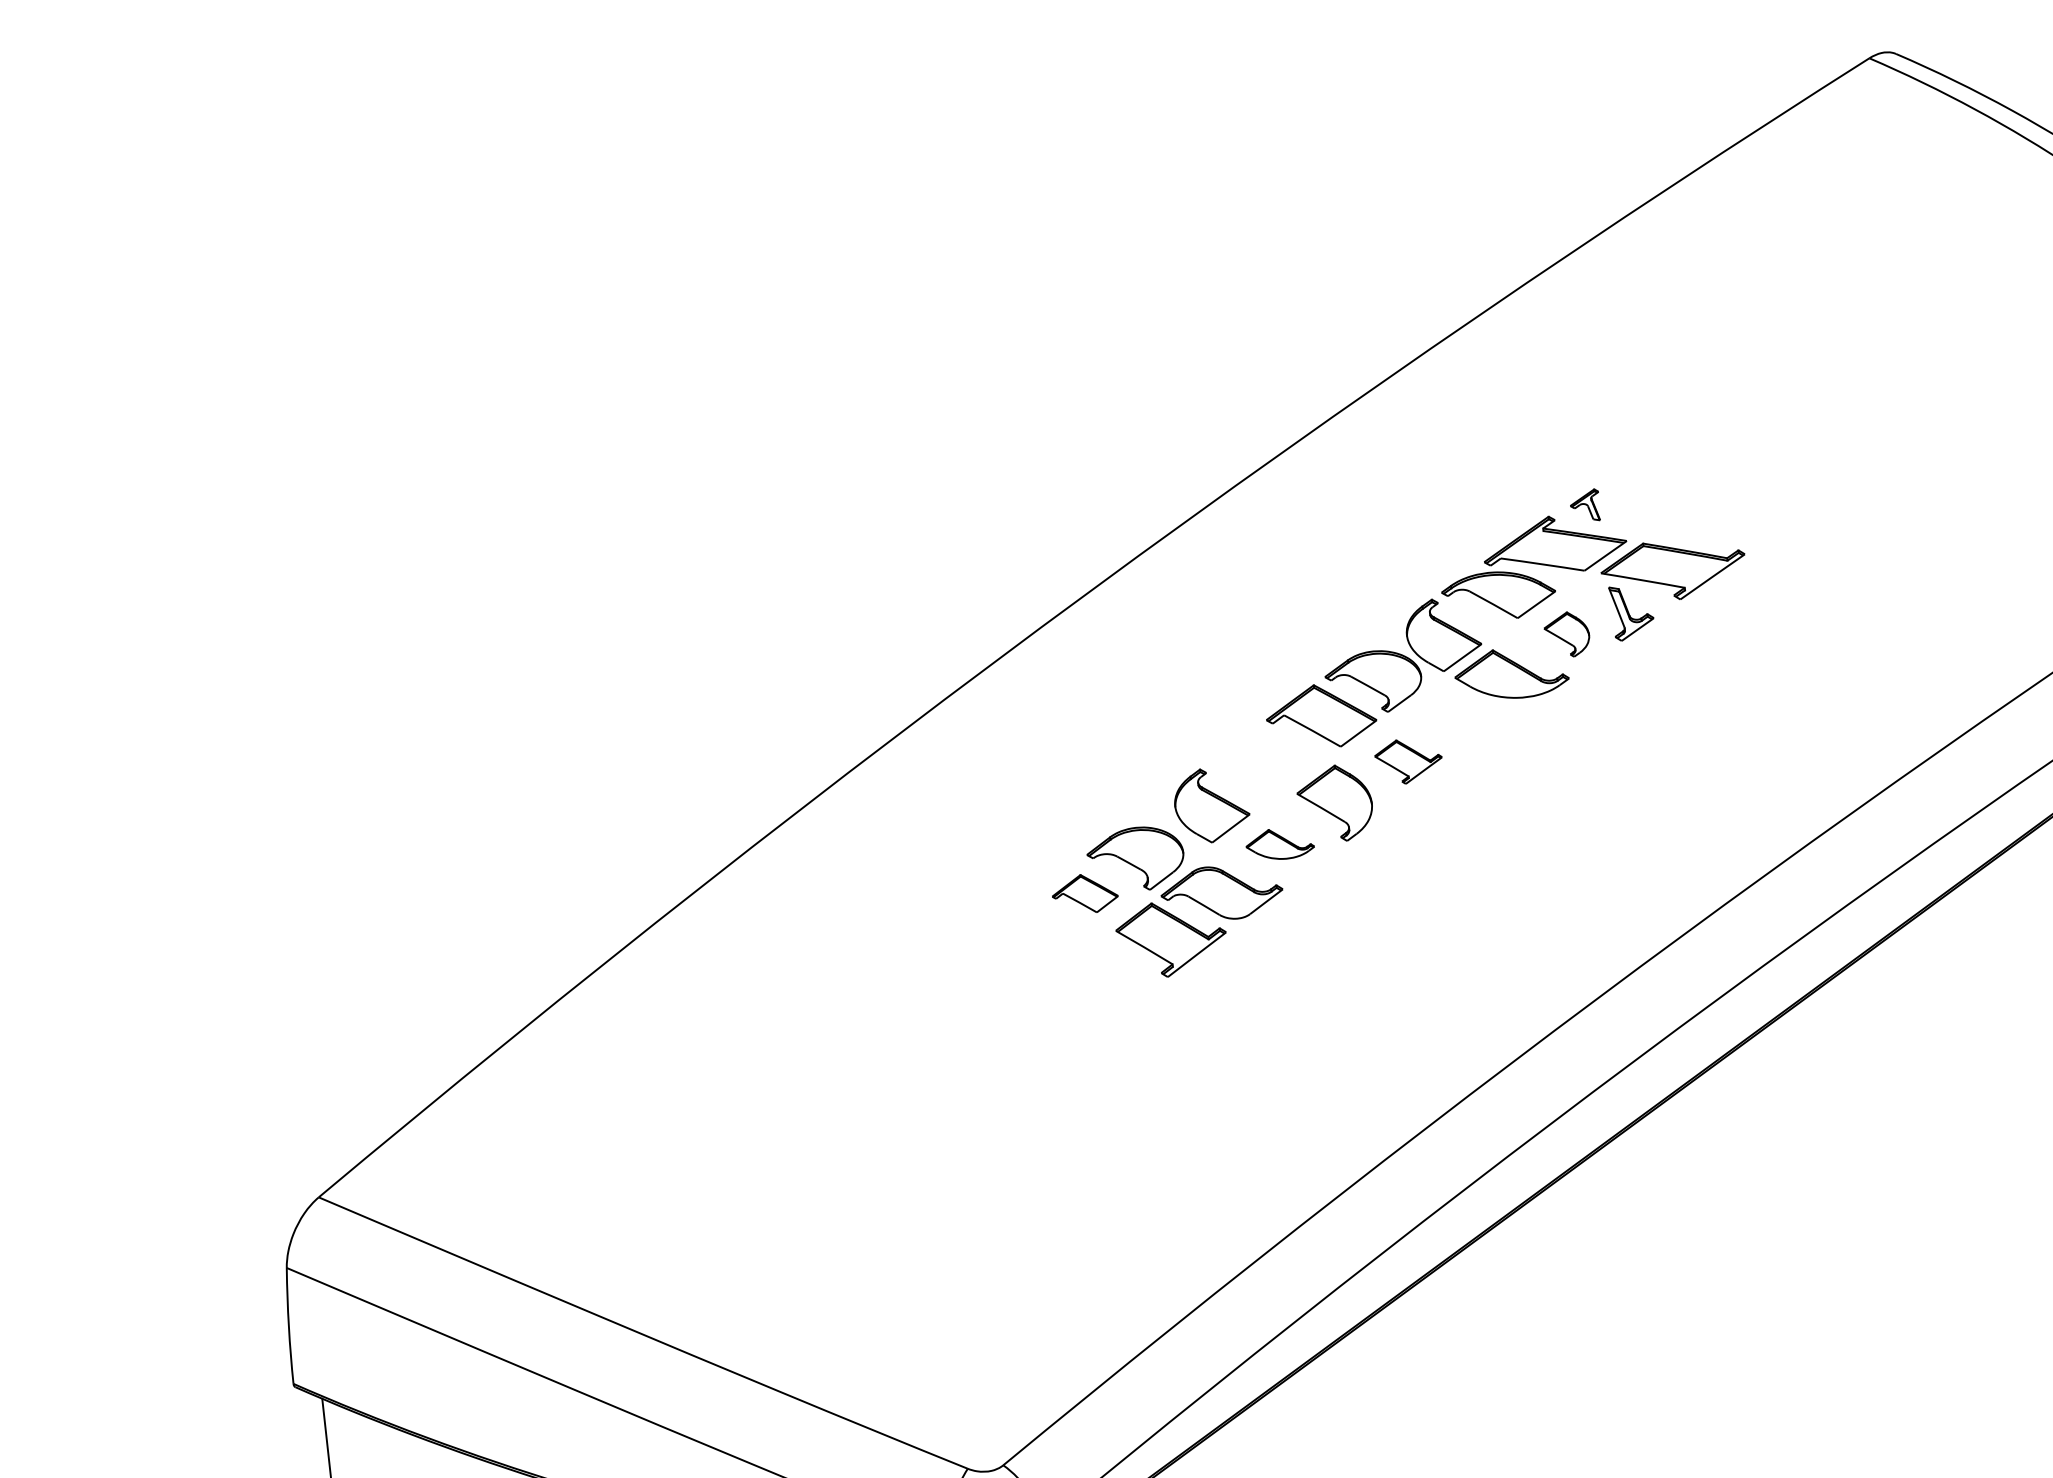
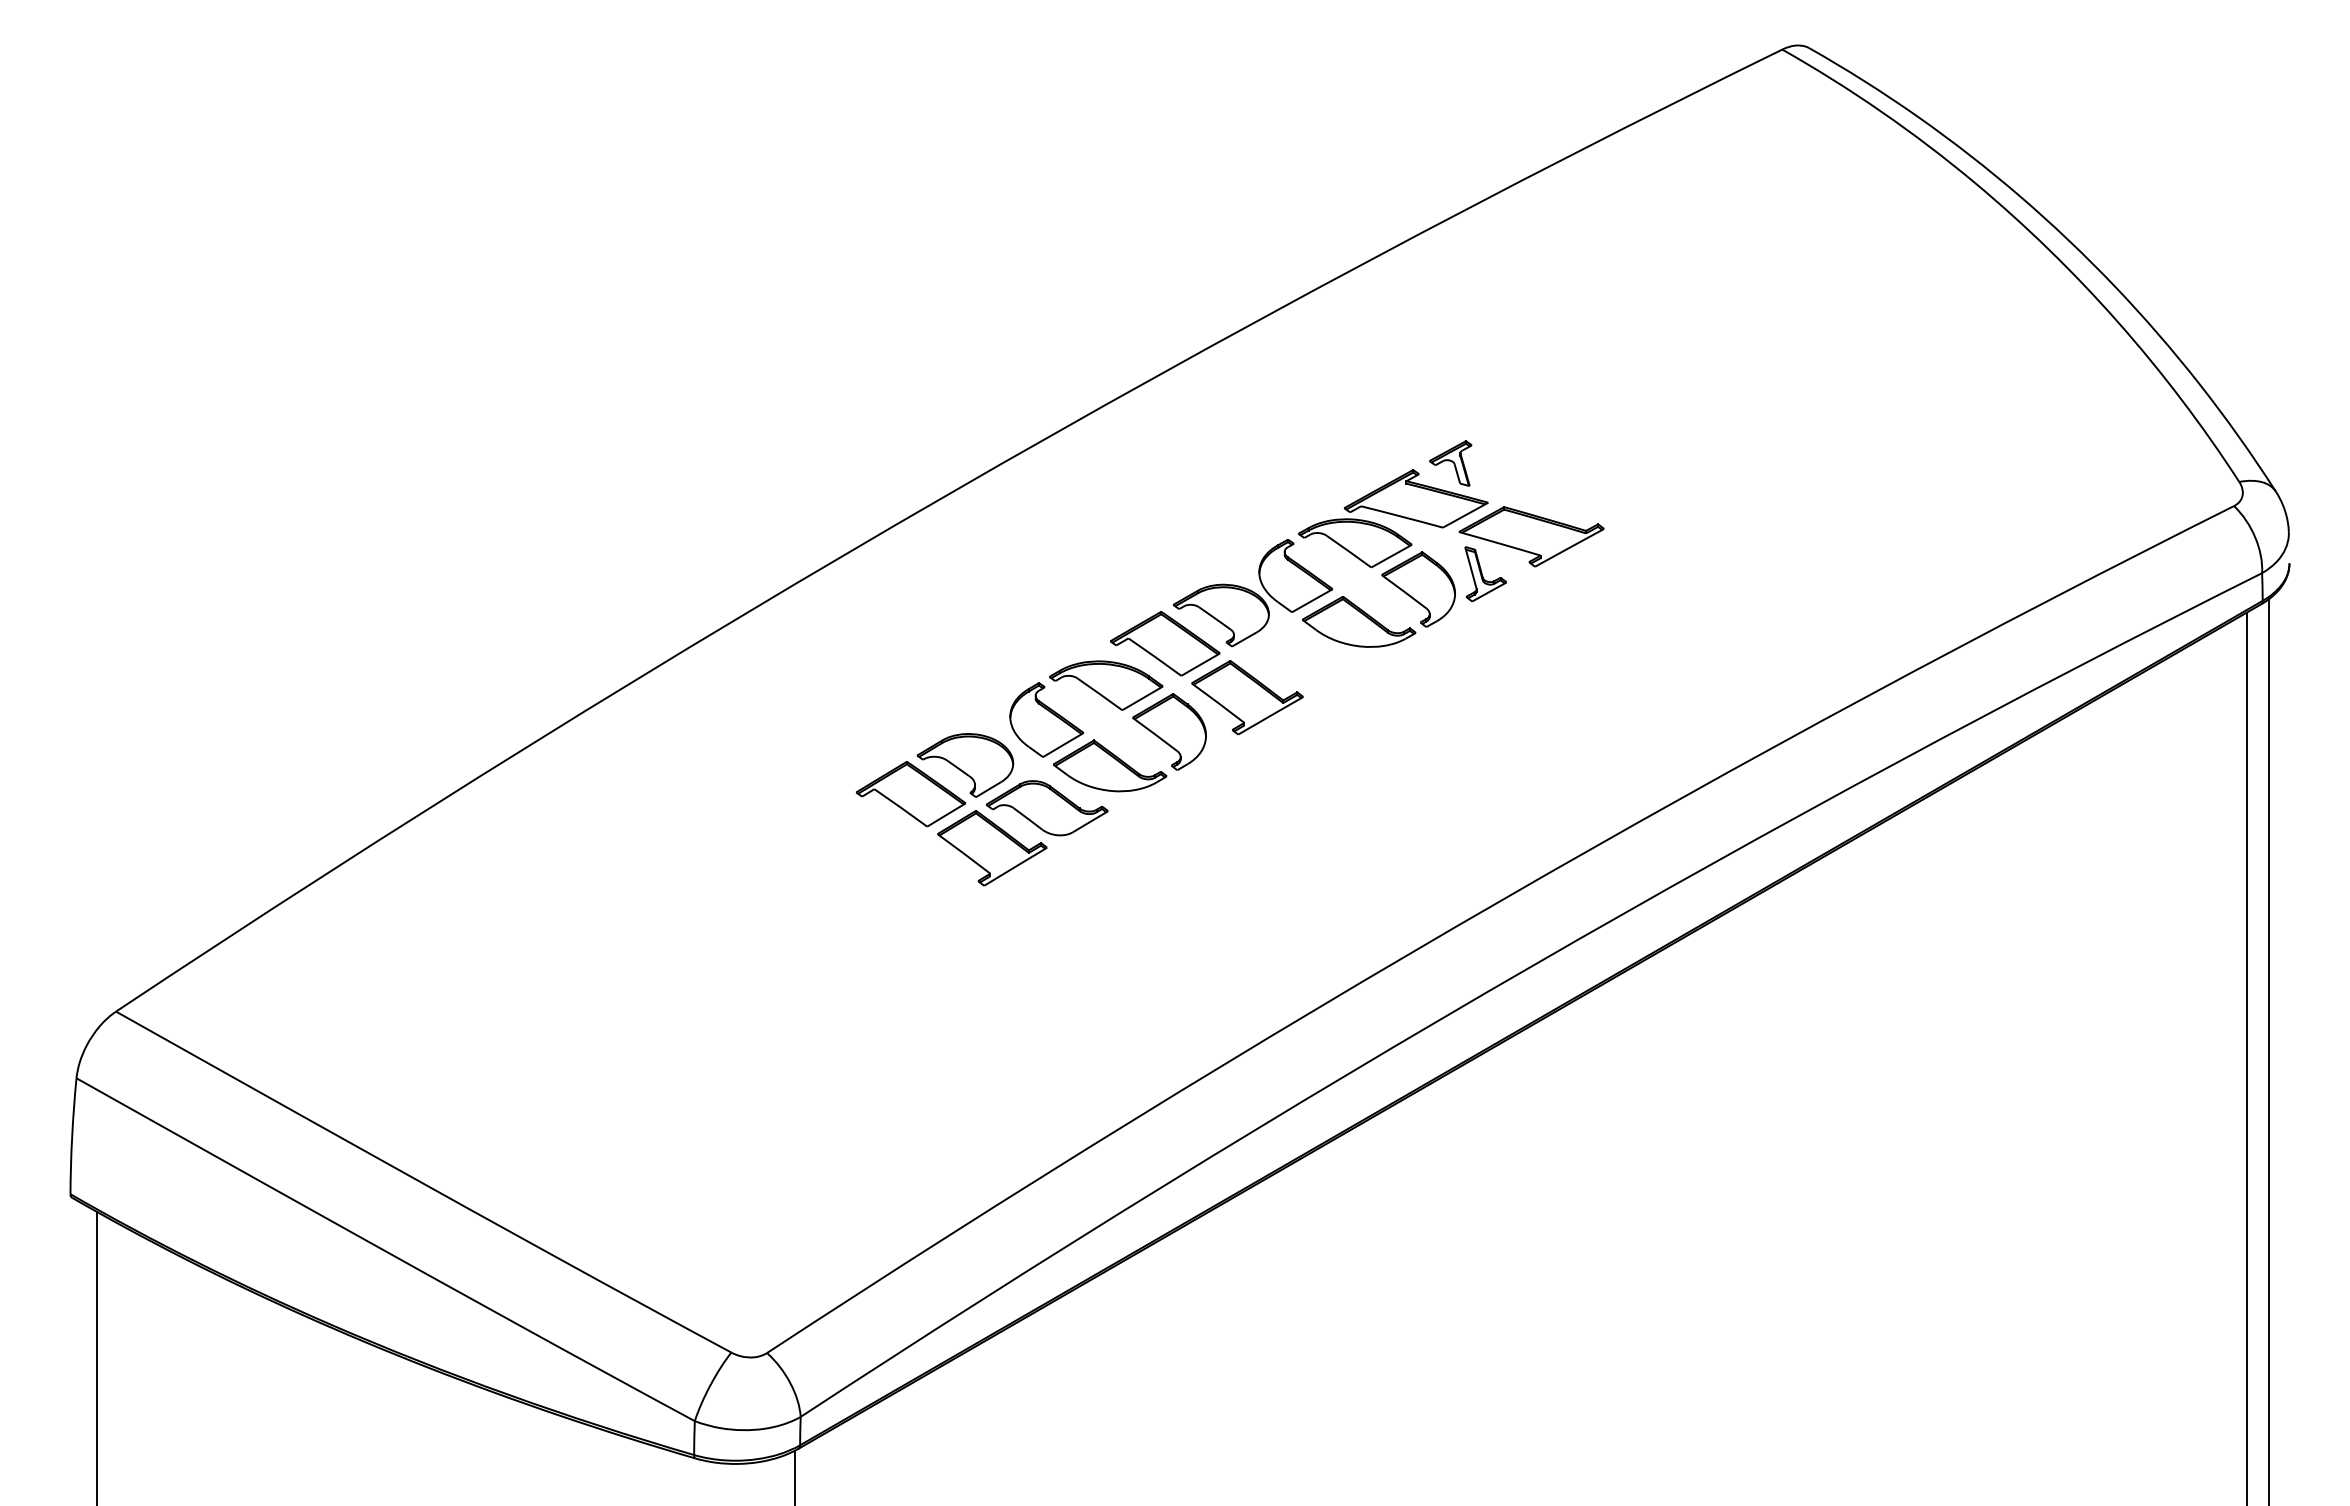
part: (1585, 506) -> (1450, 463), size x1.43
part: (1567, 634) -> (1418, 589), size x1.67
part: (1408, 760) -> (1247, 697), size x1.67
part: (1267, 764) -> (1106, 685), added
part: (1280, 843) -> (1110, 765), size x1.67
part: (1084, 894) -> (910, 794), size x1.67

